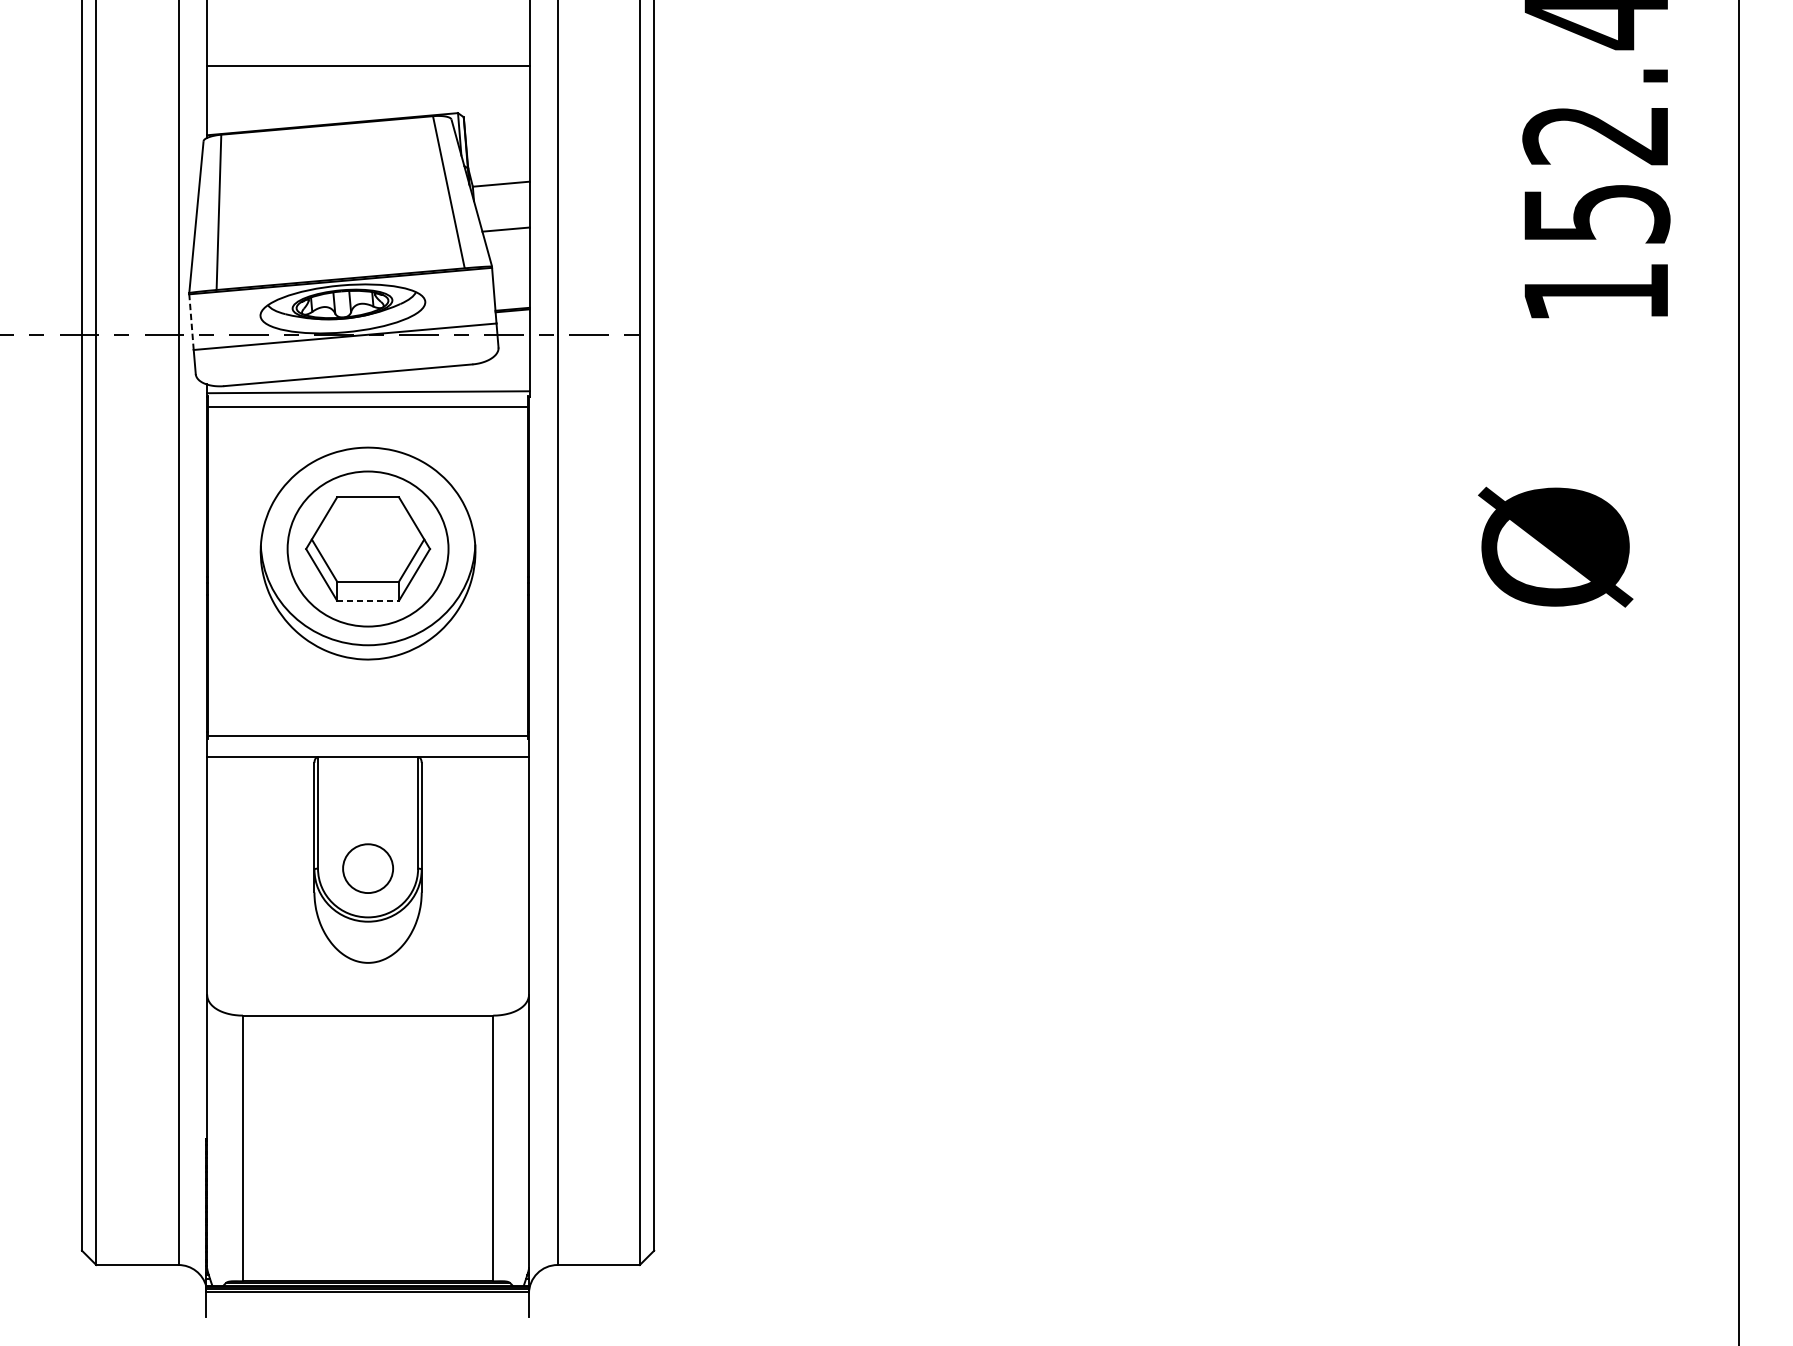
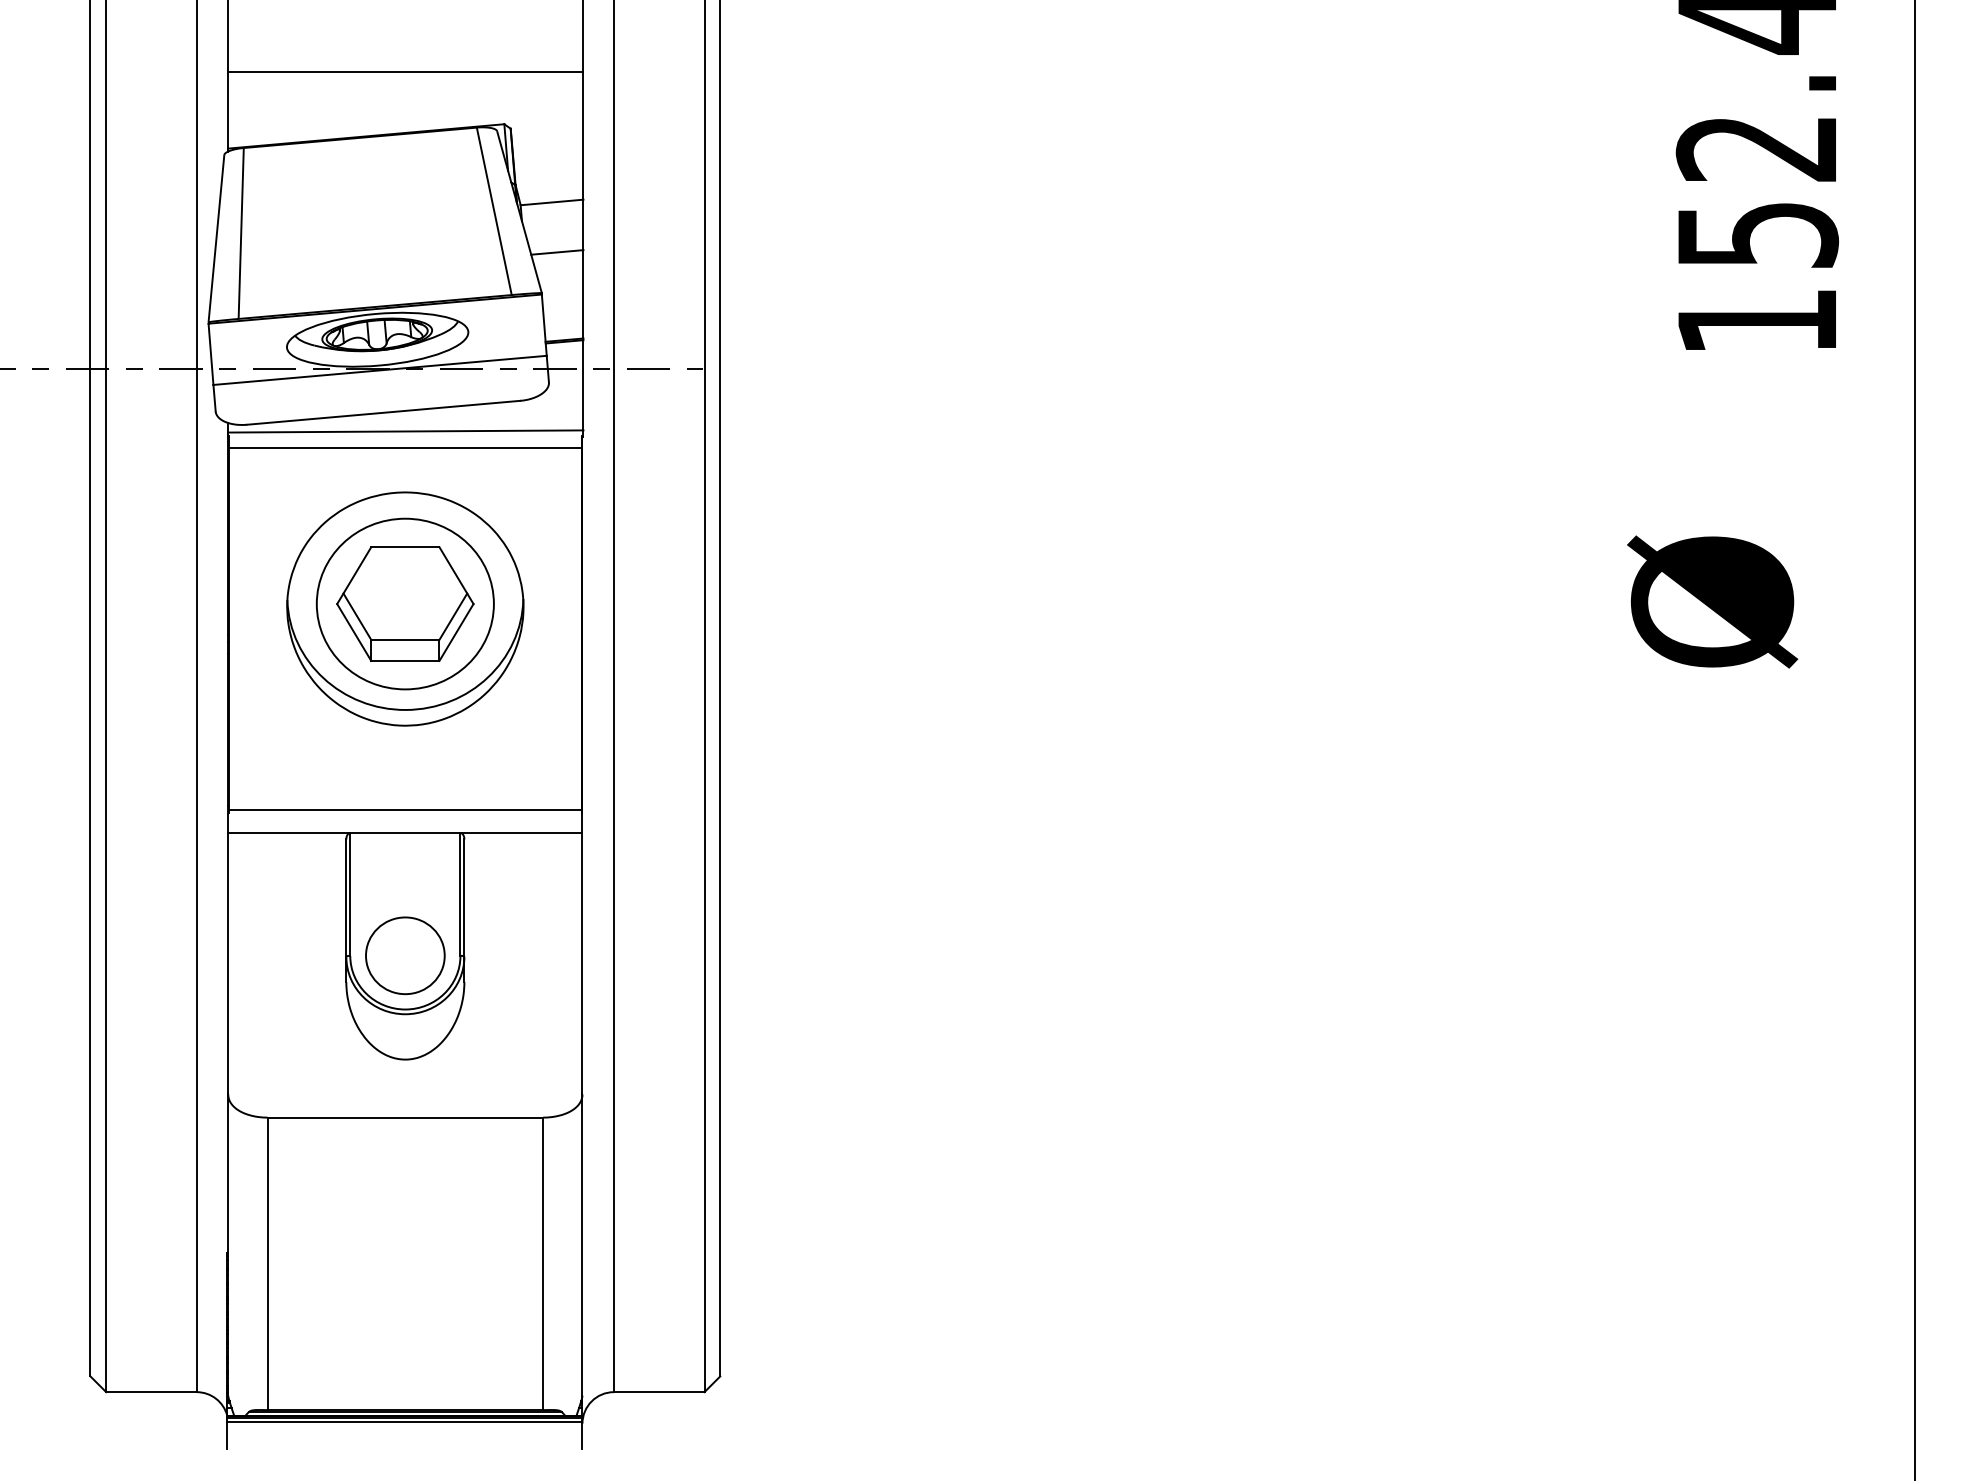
line: (191, 322) -> (211, 354), dashed -> solid
line: (368, 600) -> (405, 660), dashed -> solid
part: (368, 868) -> (405, 955), size x1.43

